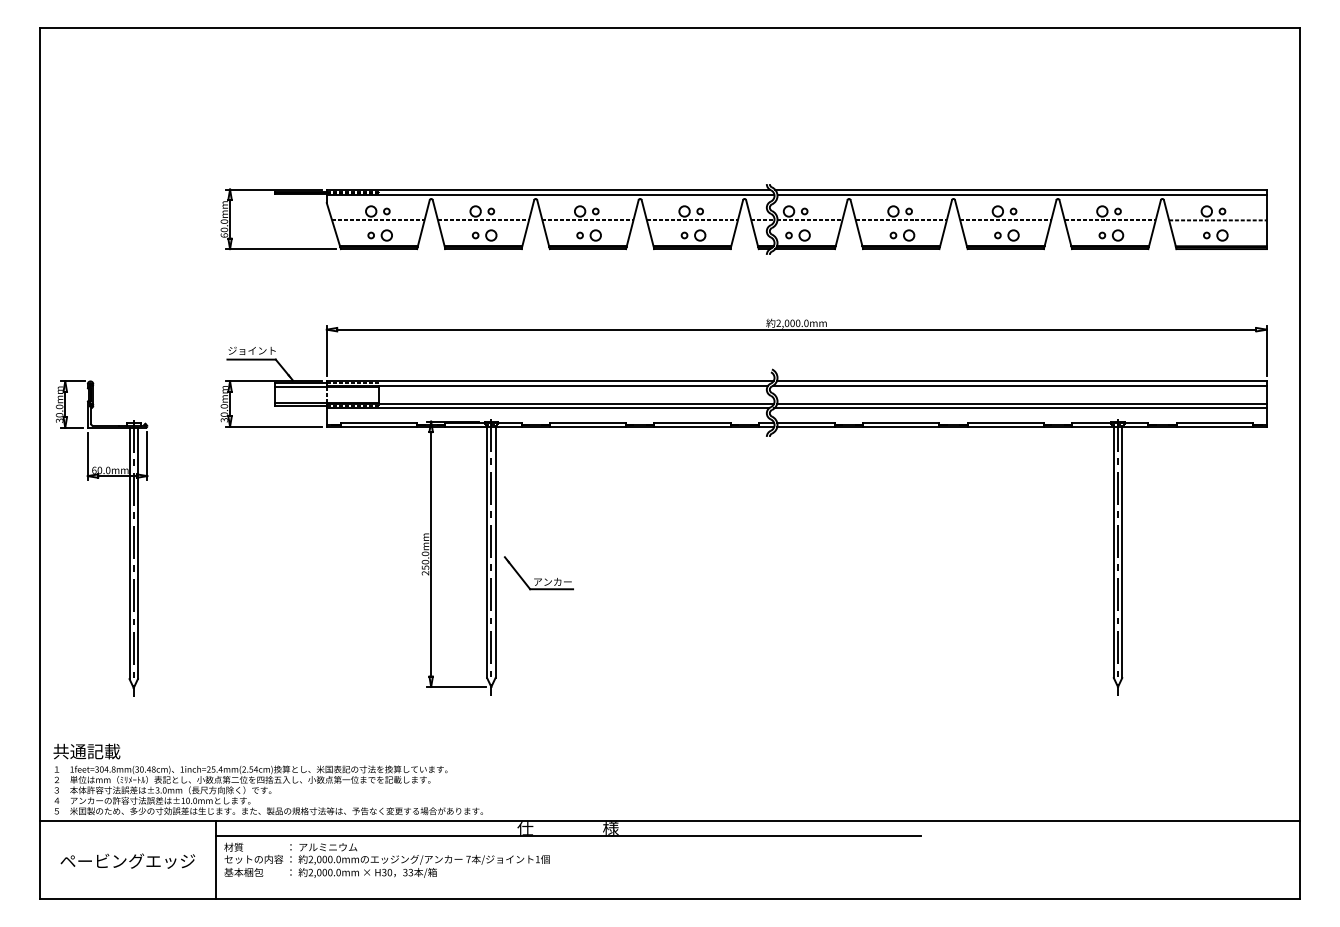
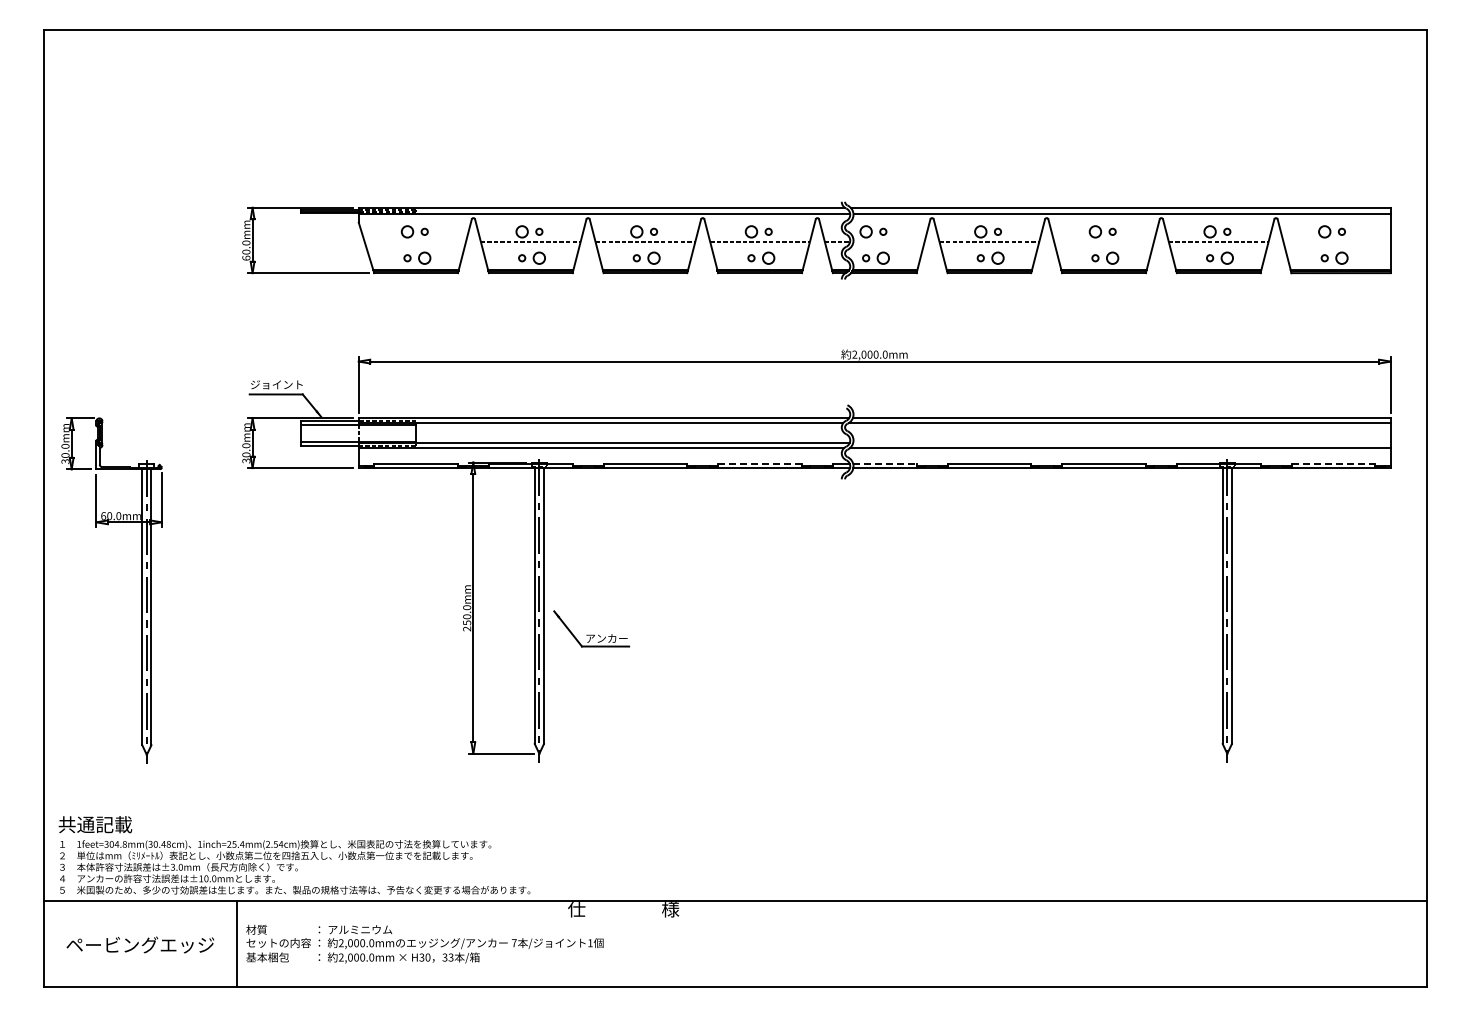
line: (378, 220) -> (415, 241), removed
line: (809, 220) -> (888, 241), removed
line: (1006, 220) -> (1104, 241), removed
line: (1217, 220) -> (1336, 241), removed
line: (1021, 404) -> (1121, 443), removed
line: (692, 422) -> (760, 463), solid -> dashed
line: (805, 422) -> (884, 463), solid -> dashed
line: (1214, 422) -> (1333, 463), solid -> dashed
line: (567, 836) -> (623, 917), removed

